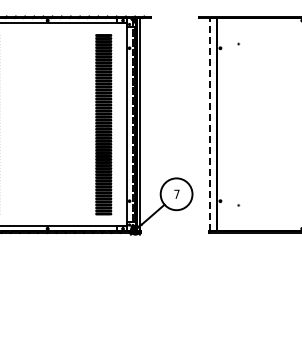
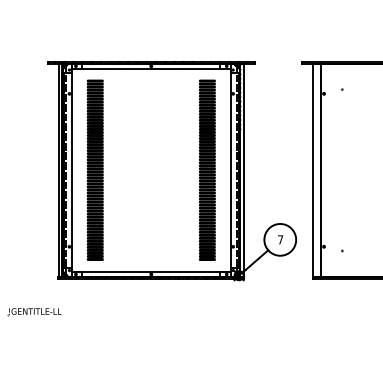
line: (209, 124) -> (313, 170), dashed -> solid

